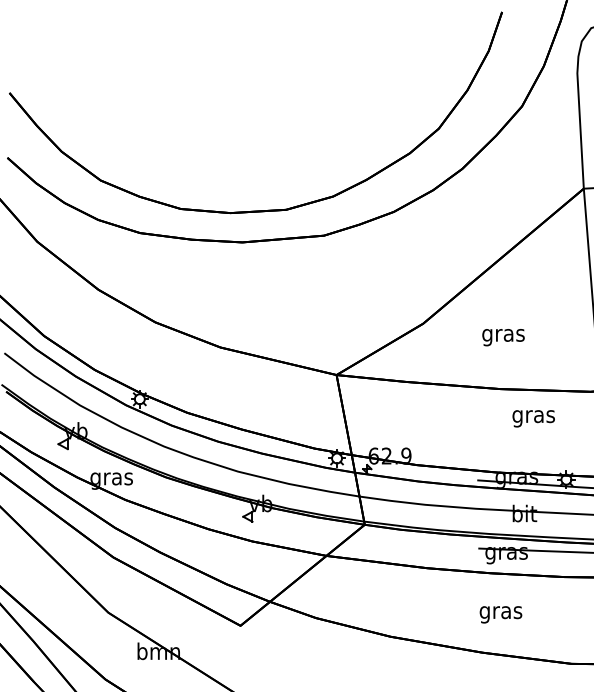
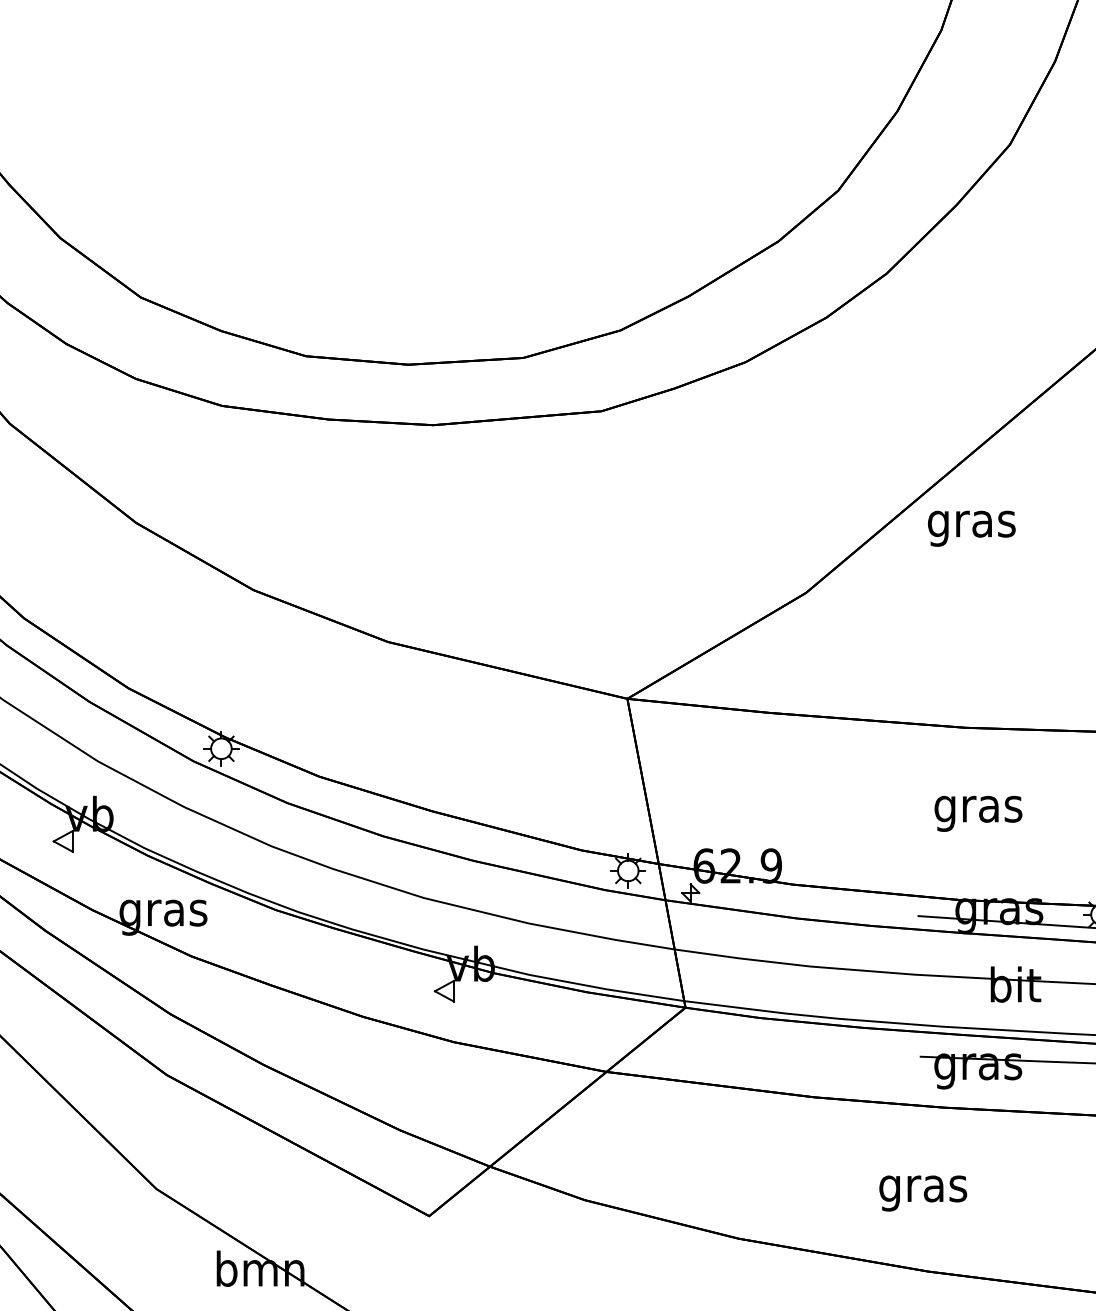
text: (503, 337) -> (971, 528), moved
text: (533, 418) -> (977, 813), moved
text: (500, 614) -> (922, 1192), moved

